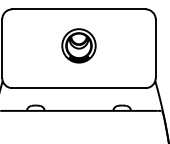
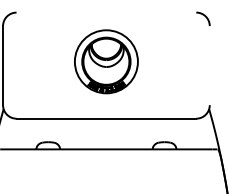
line: (78, 9) -> (105, 12), removed
part: (78, 45) -> (105, 61), size x1.4
line: (155, 48) -> (209, 65), removed

